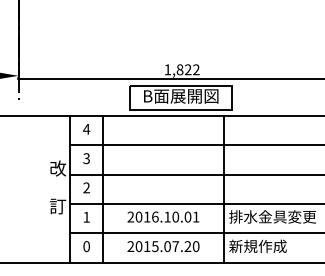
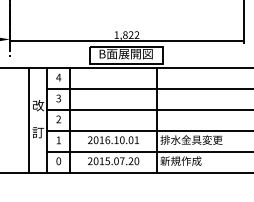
line: (45, 189) -> (29, 120), added

